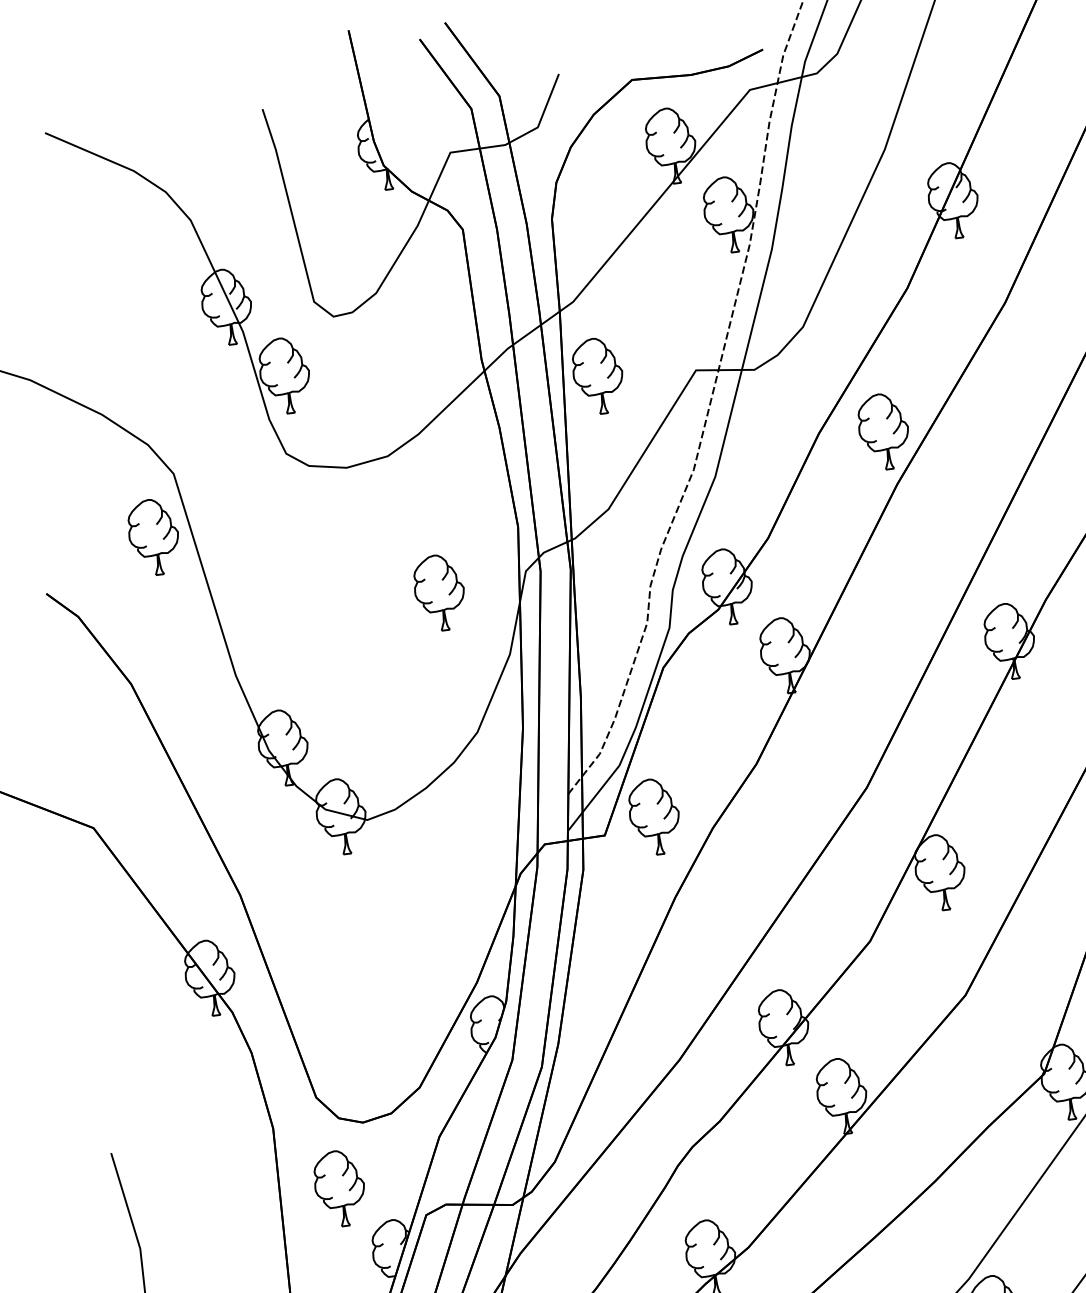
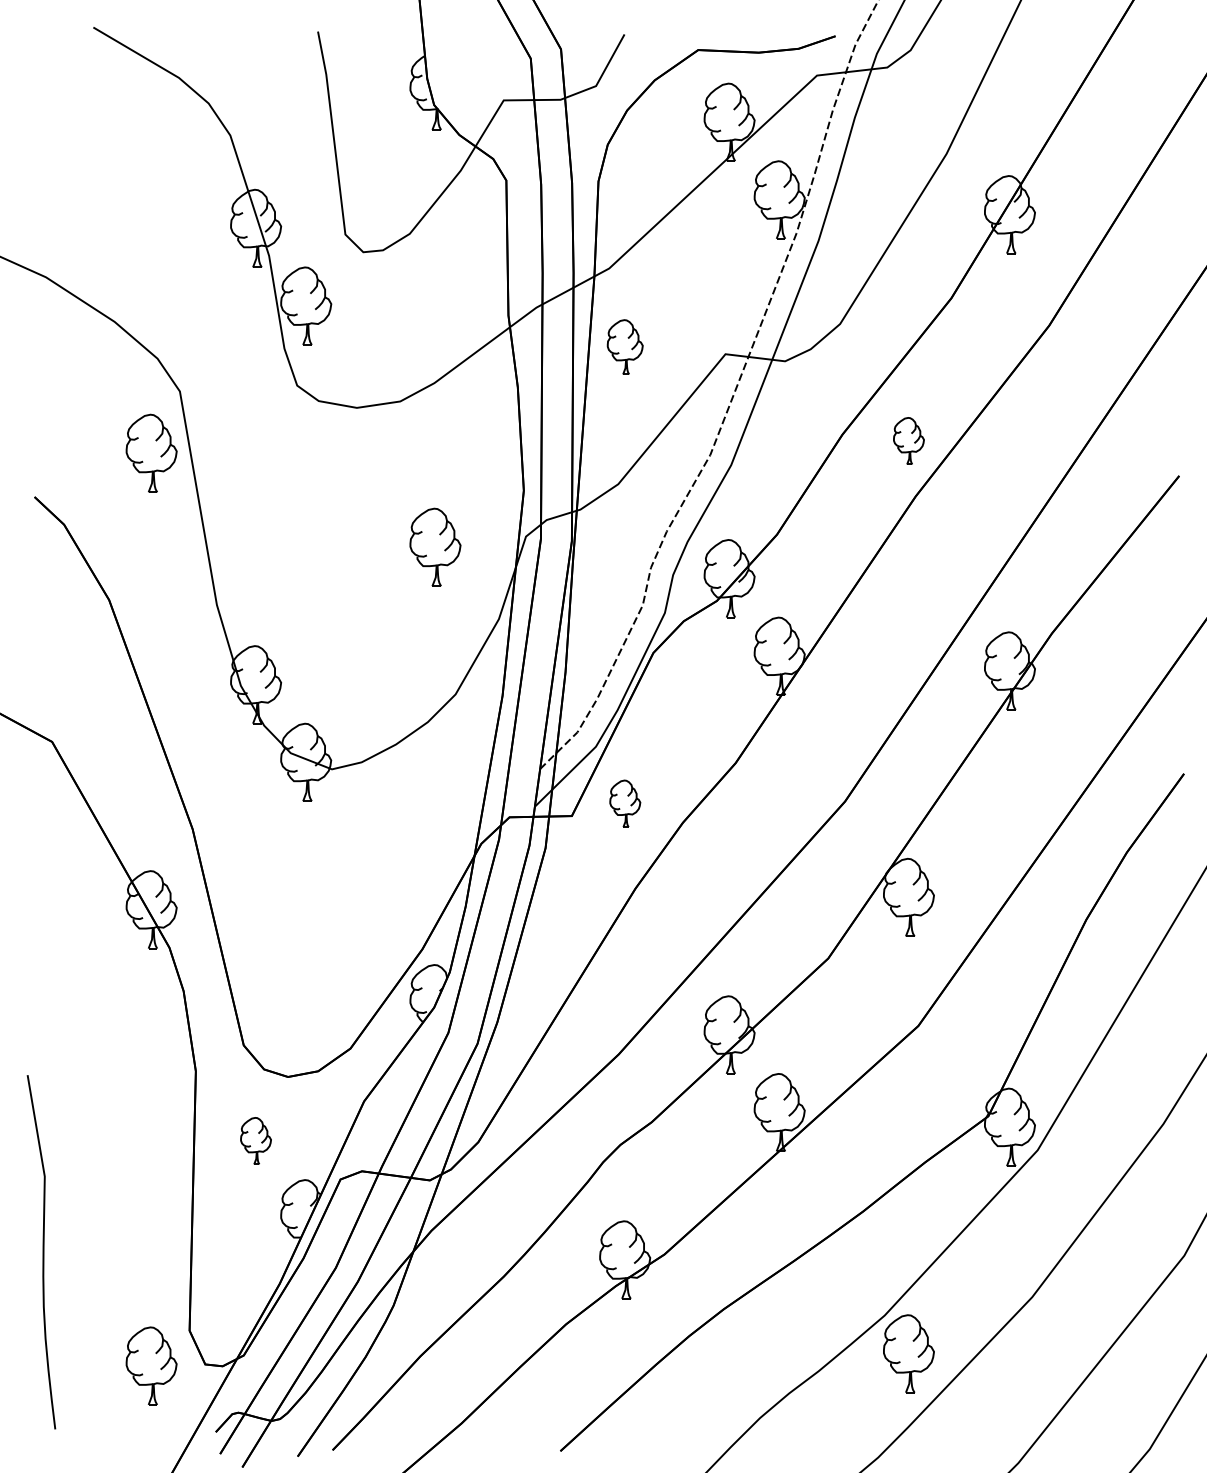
part: (598, 375) -> (625, 346), size x0.7
part: (883, 431) -> (908, 440), size x0.6
part: (655, 816) -> (625, 803), size x0.6
part: (339, 1188) -> (255, 1140), size x0.6

